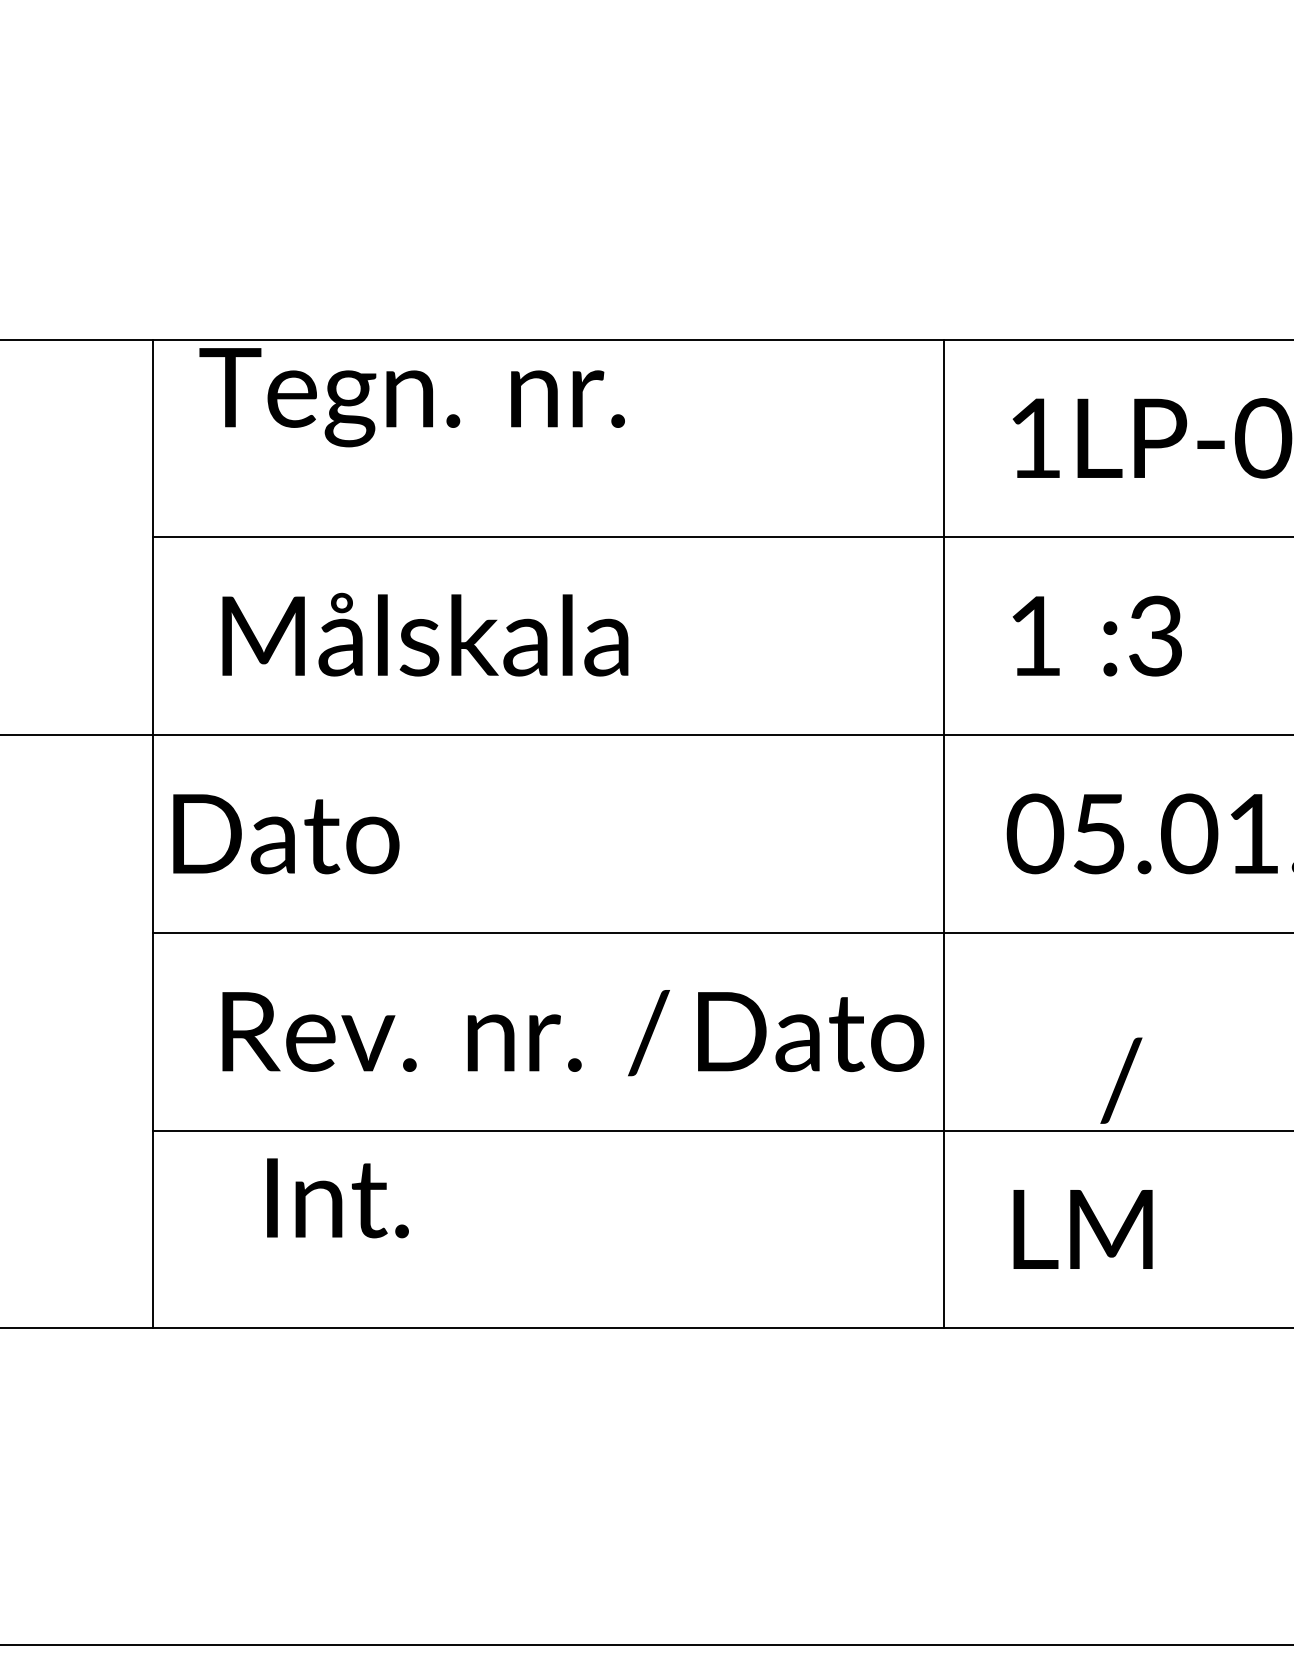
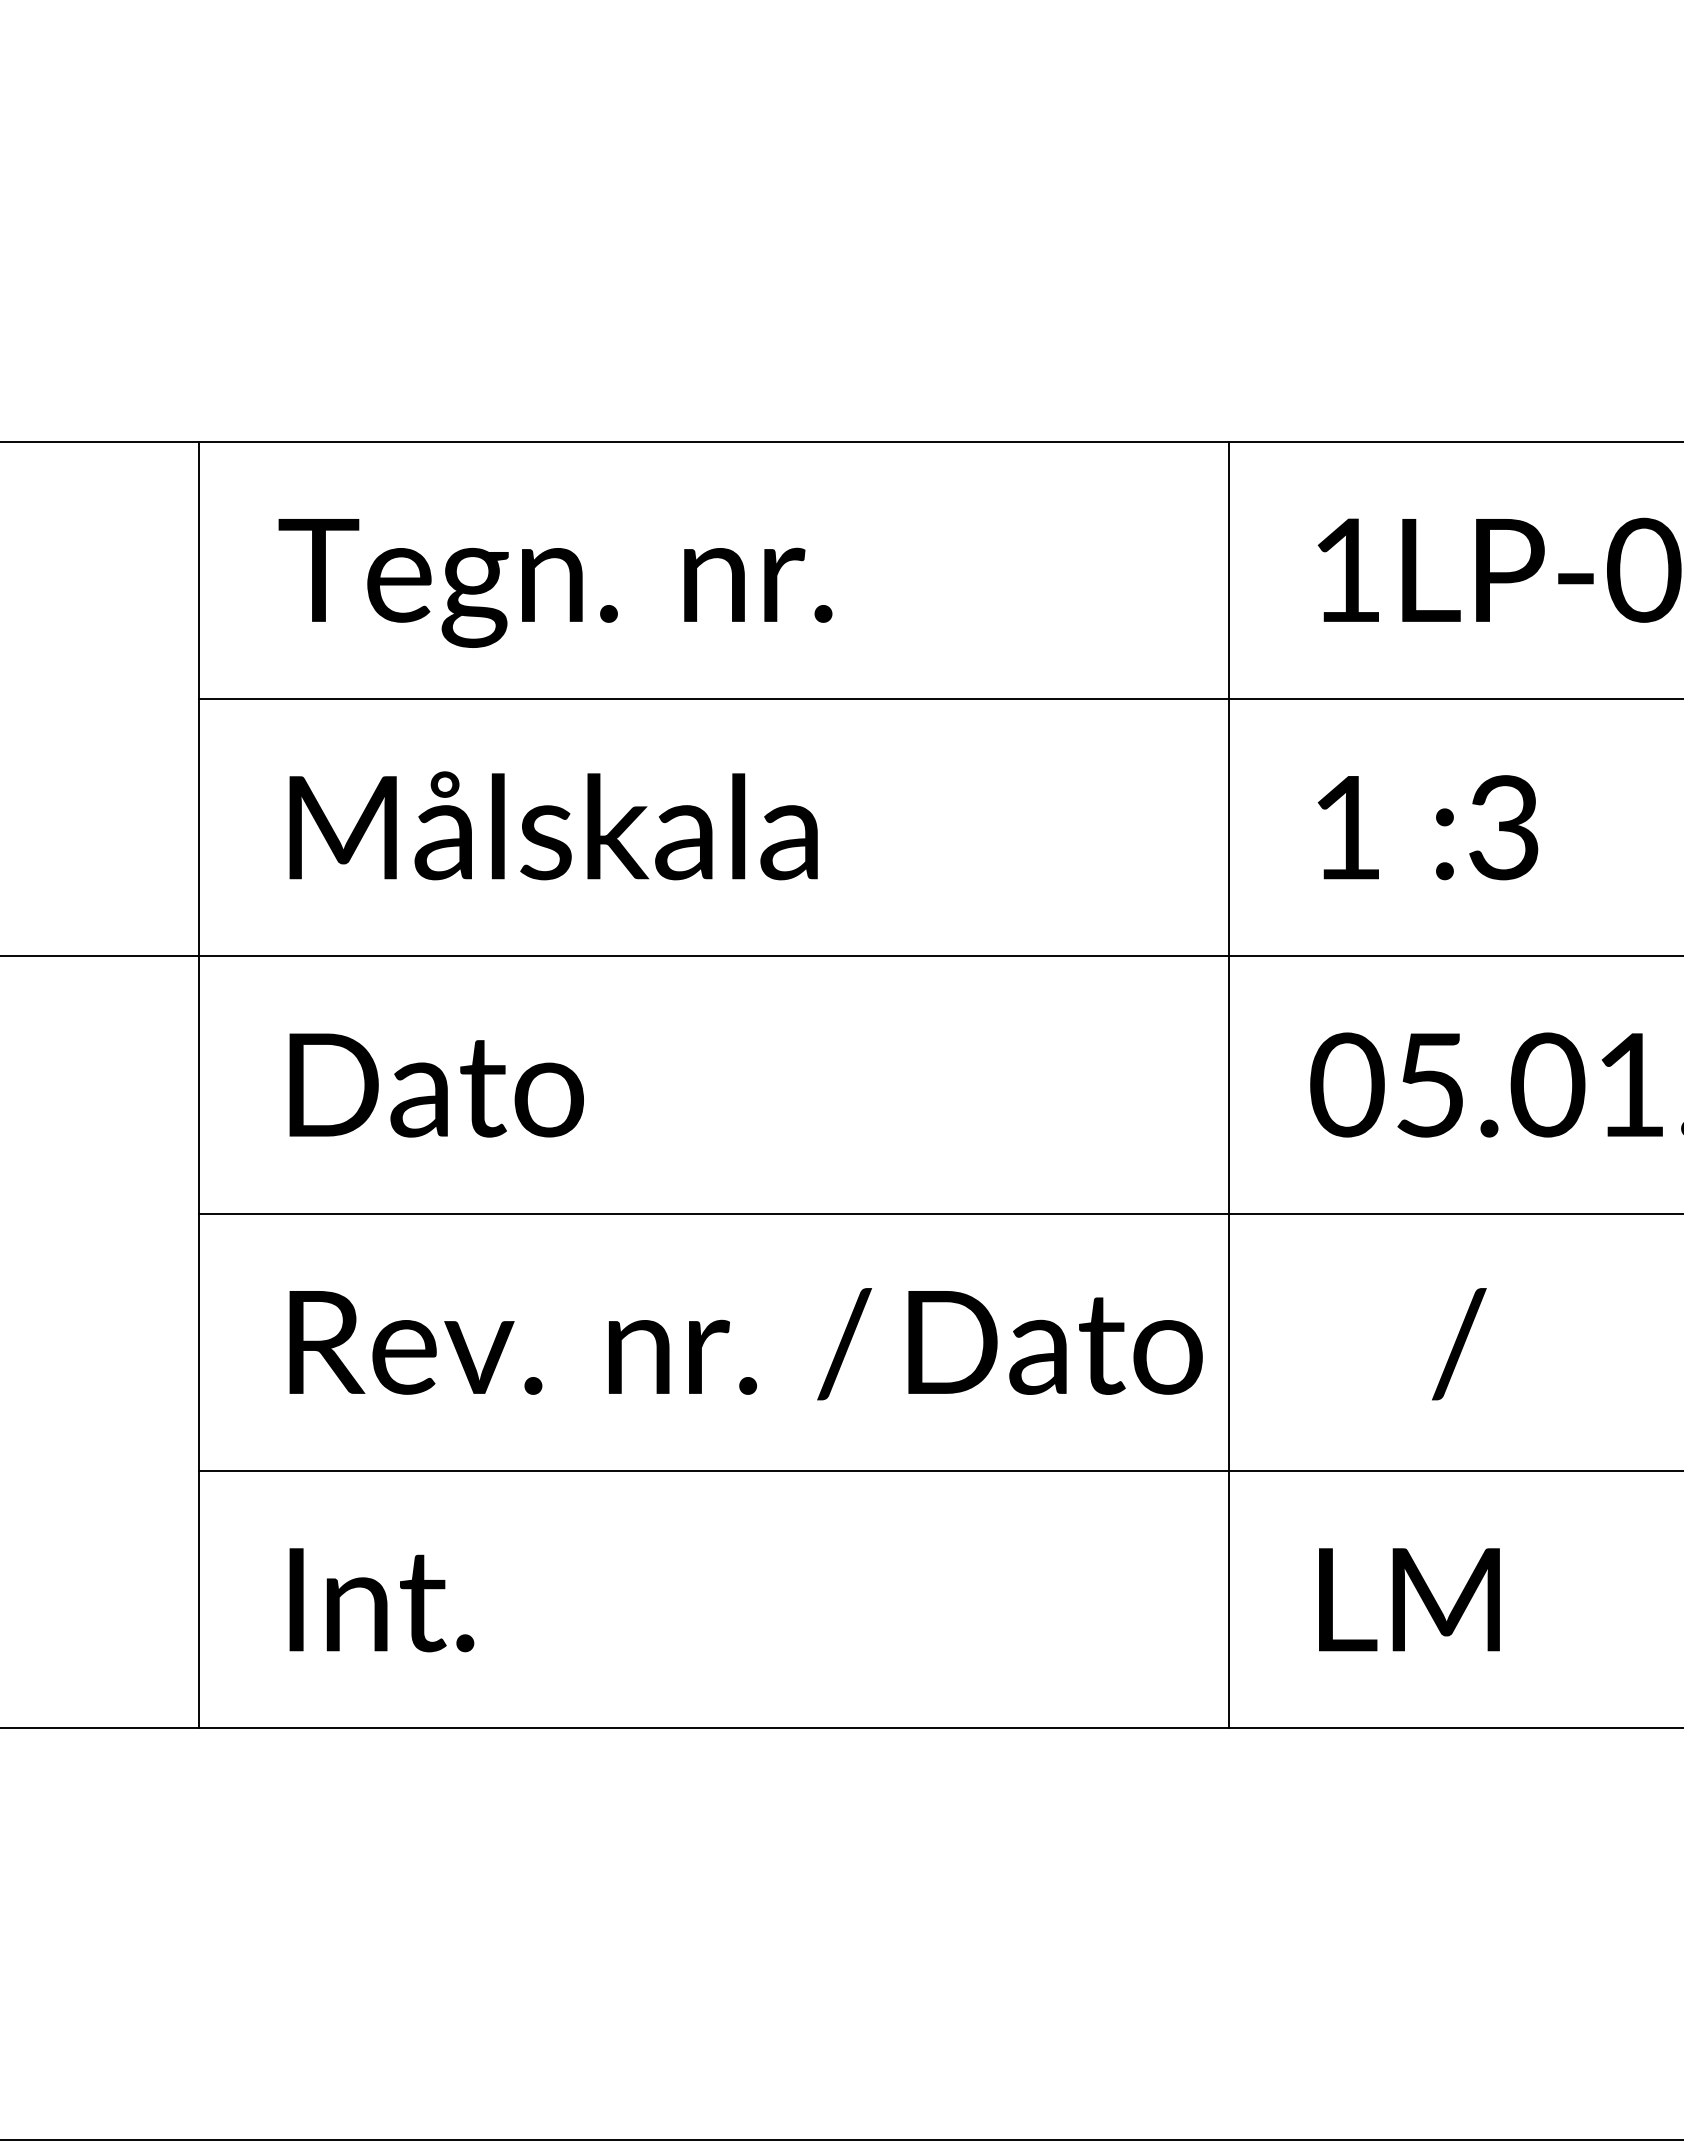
text: (412, 397) -> (555, 583), moved
text: (286, 834) -> (436, 1085), moved
text: (1121, 1080) -> (1459, 1344), moved
text: (337, 1198) -> (381, 1600), moved

